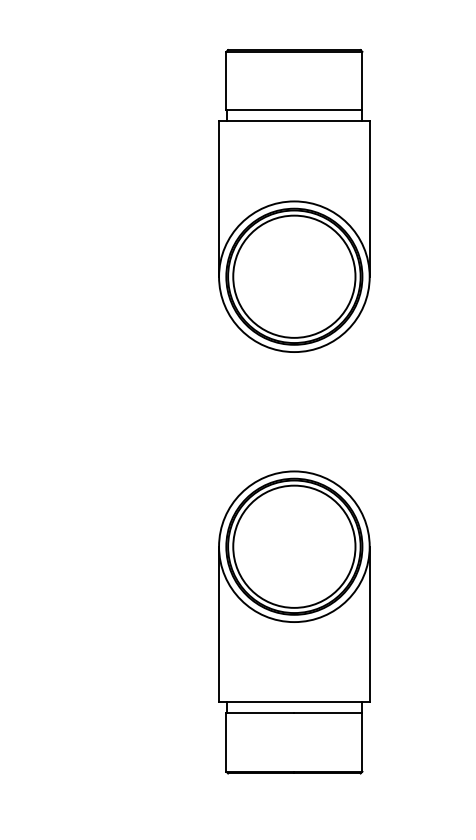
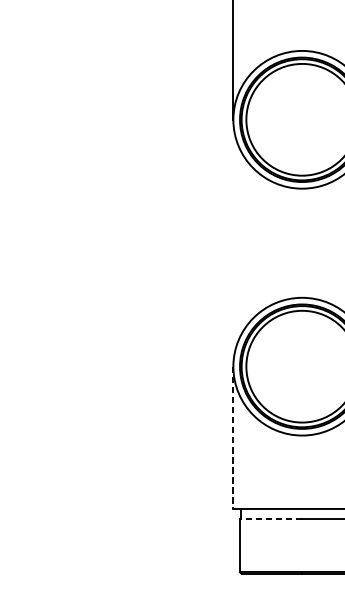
line: (219, 624) -> (233, 437), solid -> dashed
line: (259, 713) -> (270, 519), solid -> dashed

